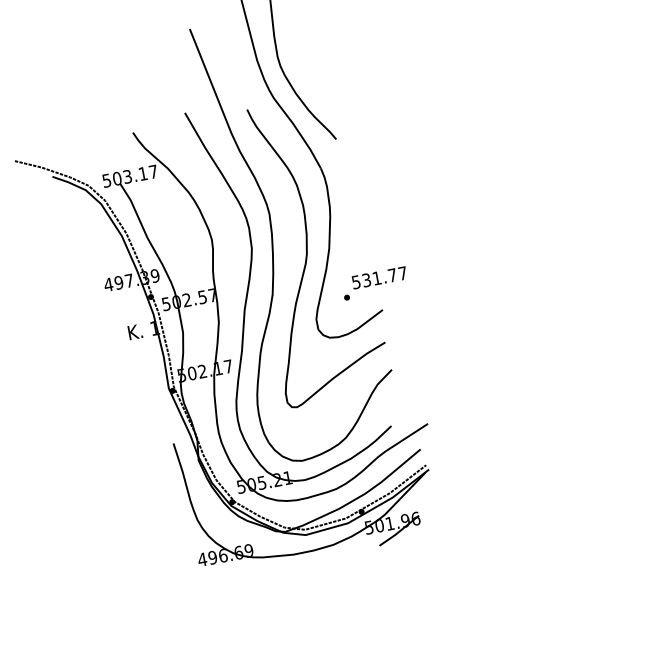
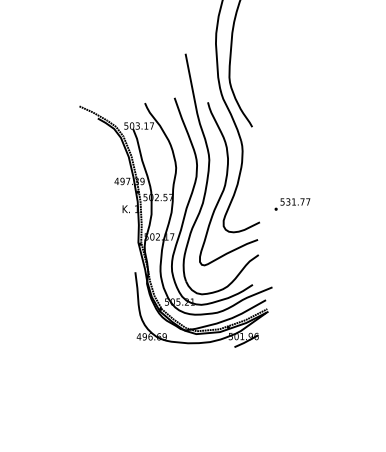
text: (375, 283) -> (292, 204), moved

